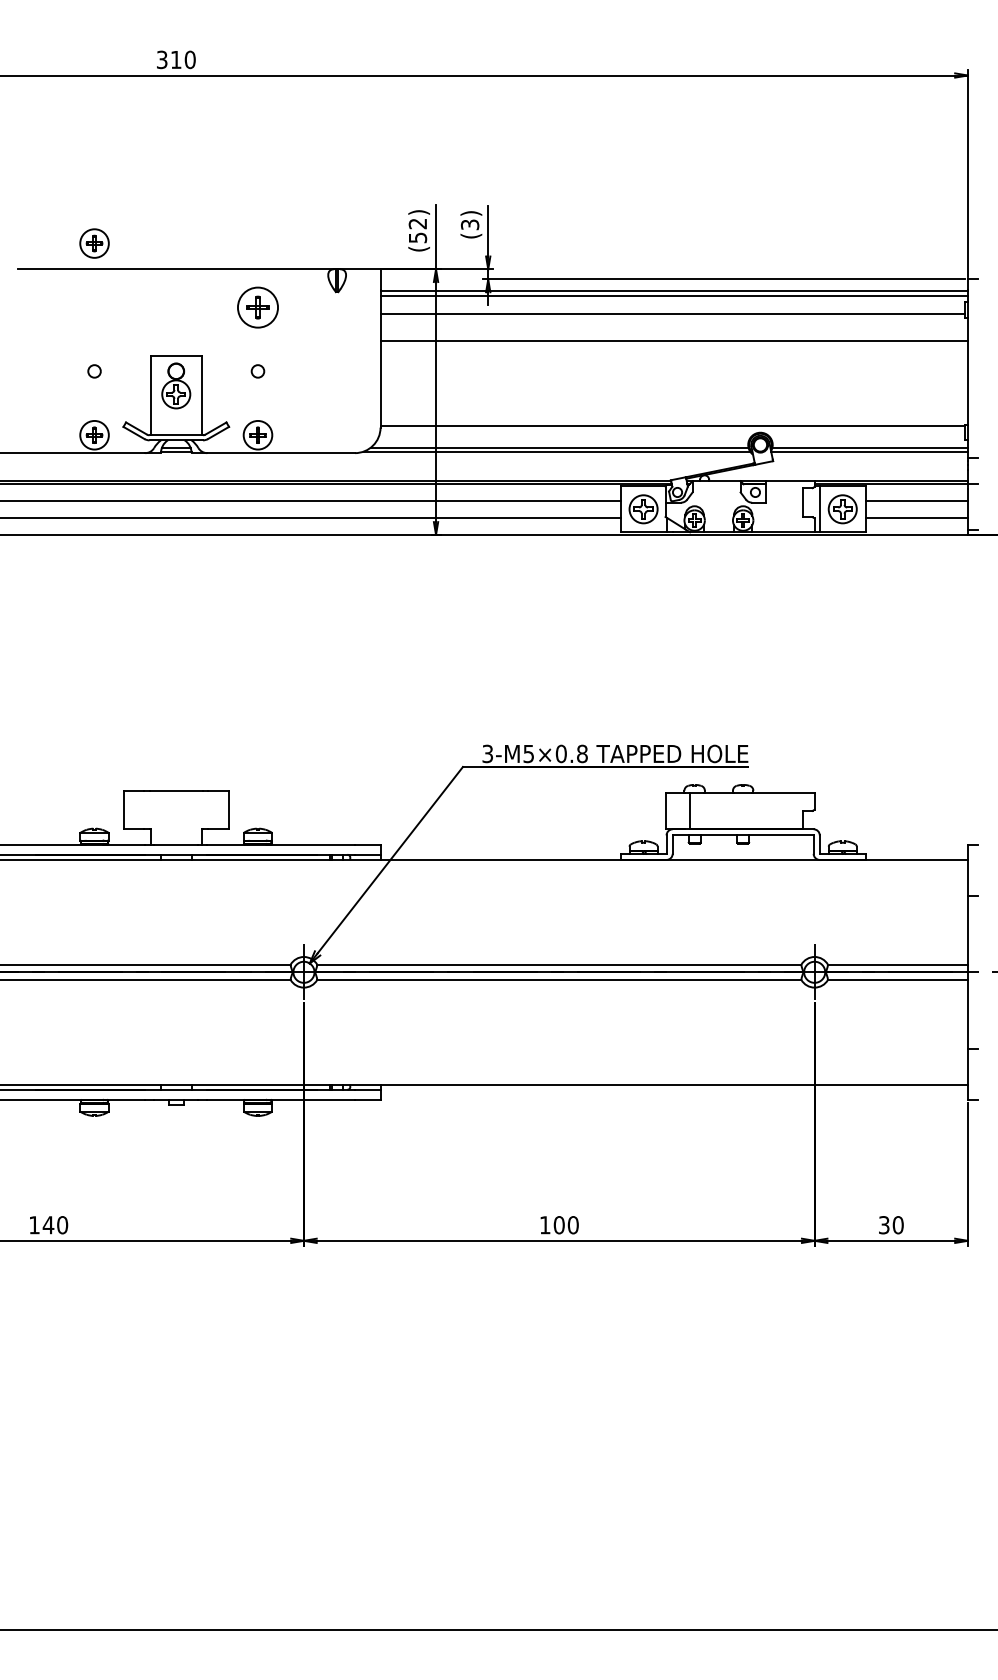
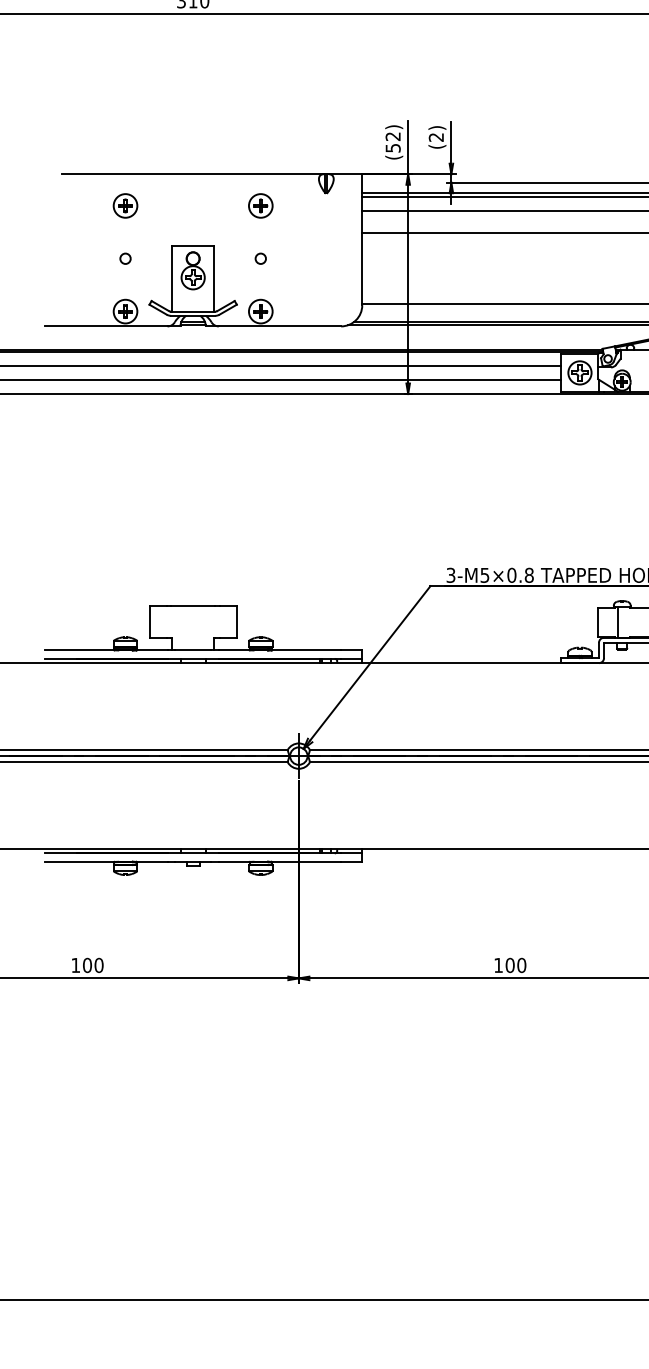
text: (470, 224) -> (436, 137), (3) -> (2)
part: (94, 243) -> (125, 205), moved
part: (257, 307) -> (260, 205), size x0.71
text: (48, 1225) -> (87, 965), 140 -> 100

